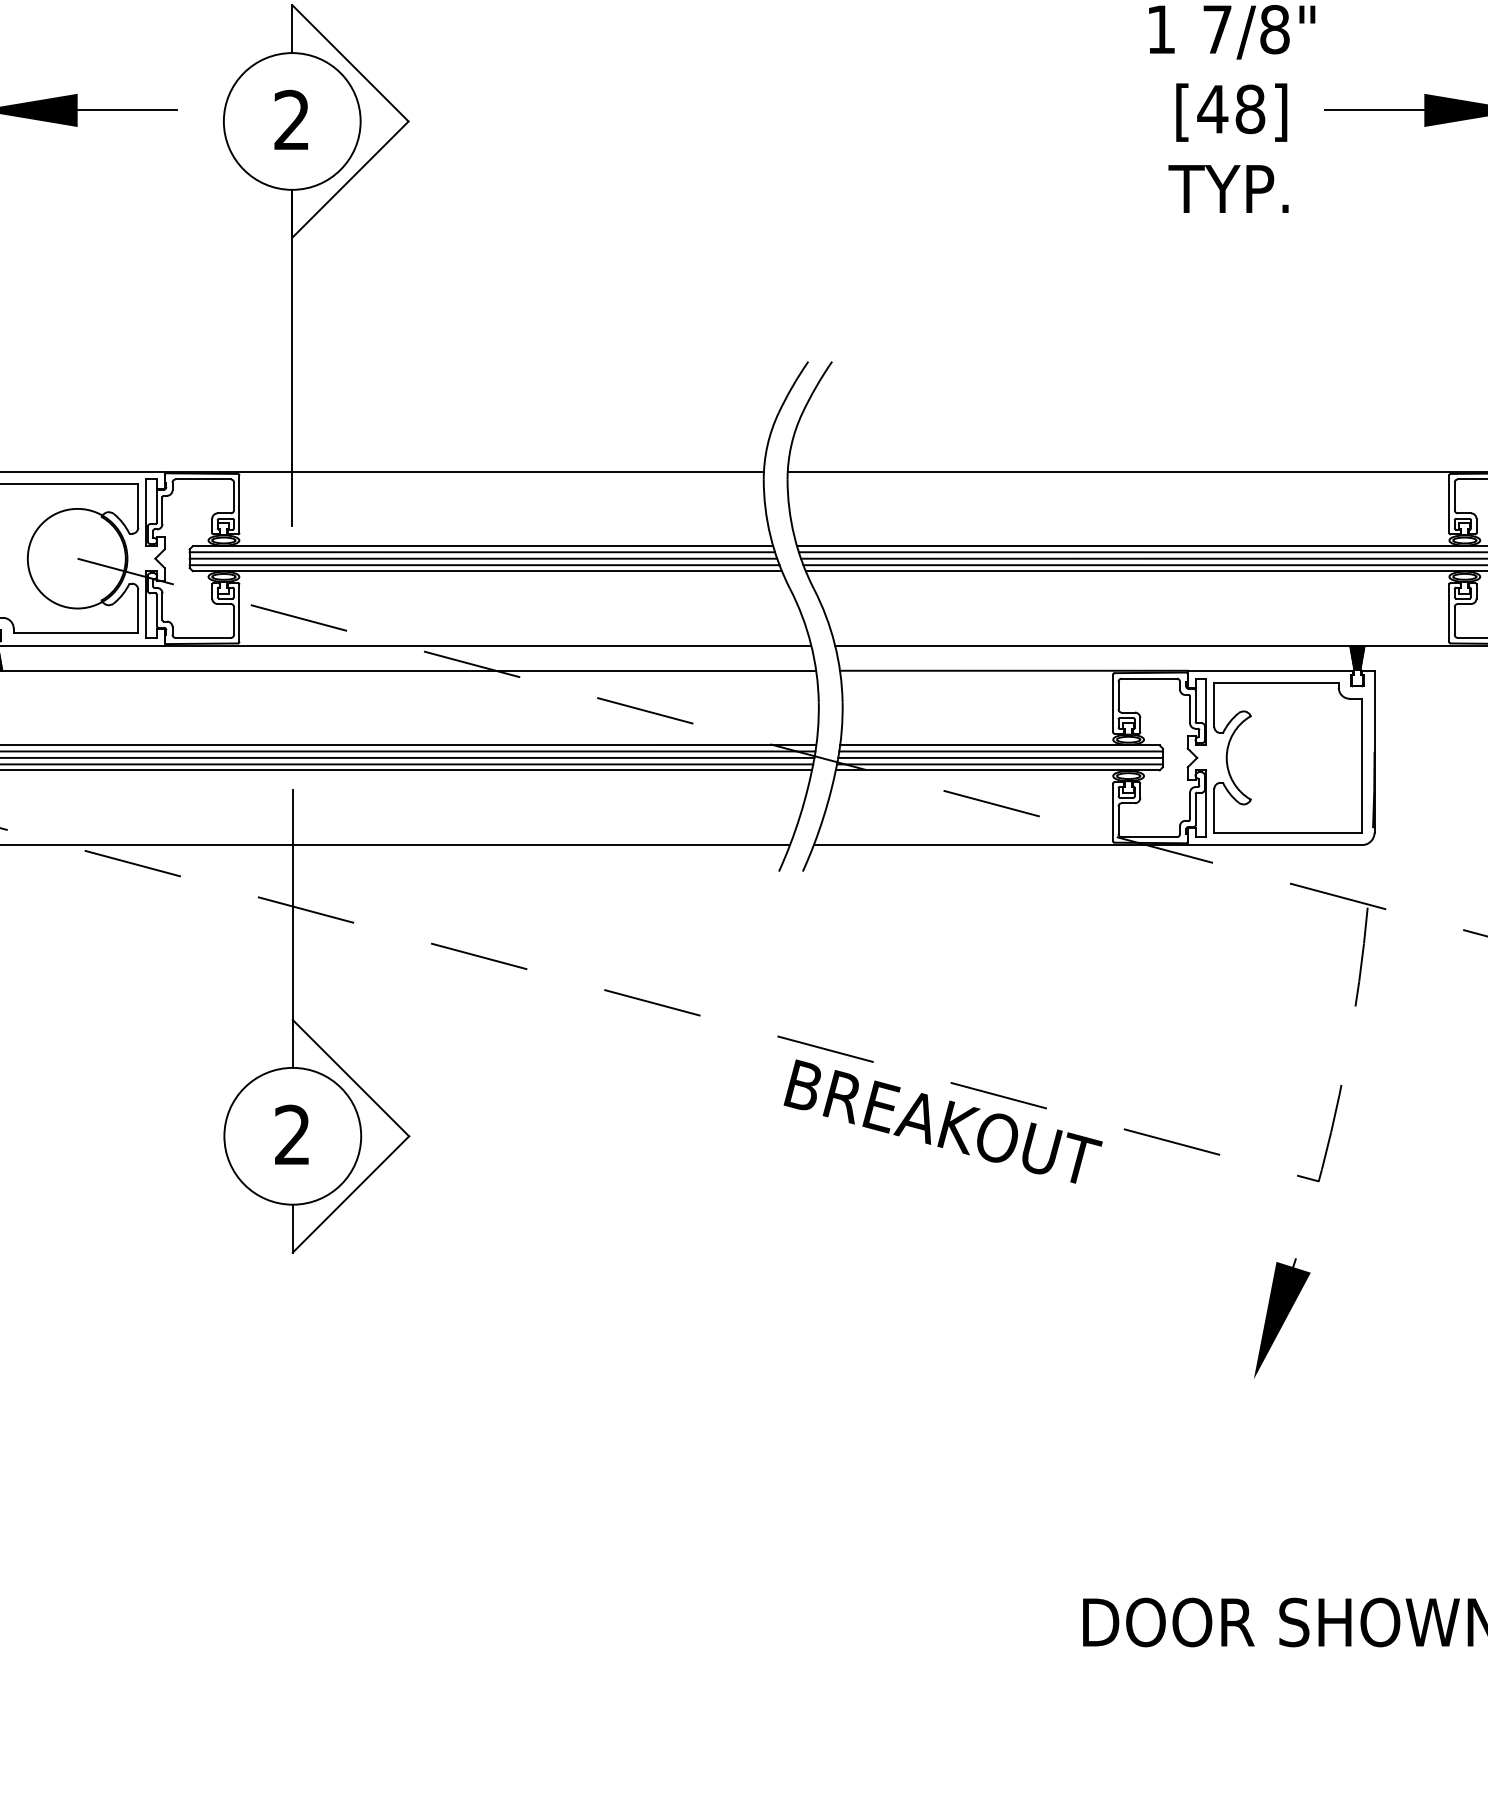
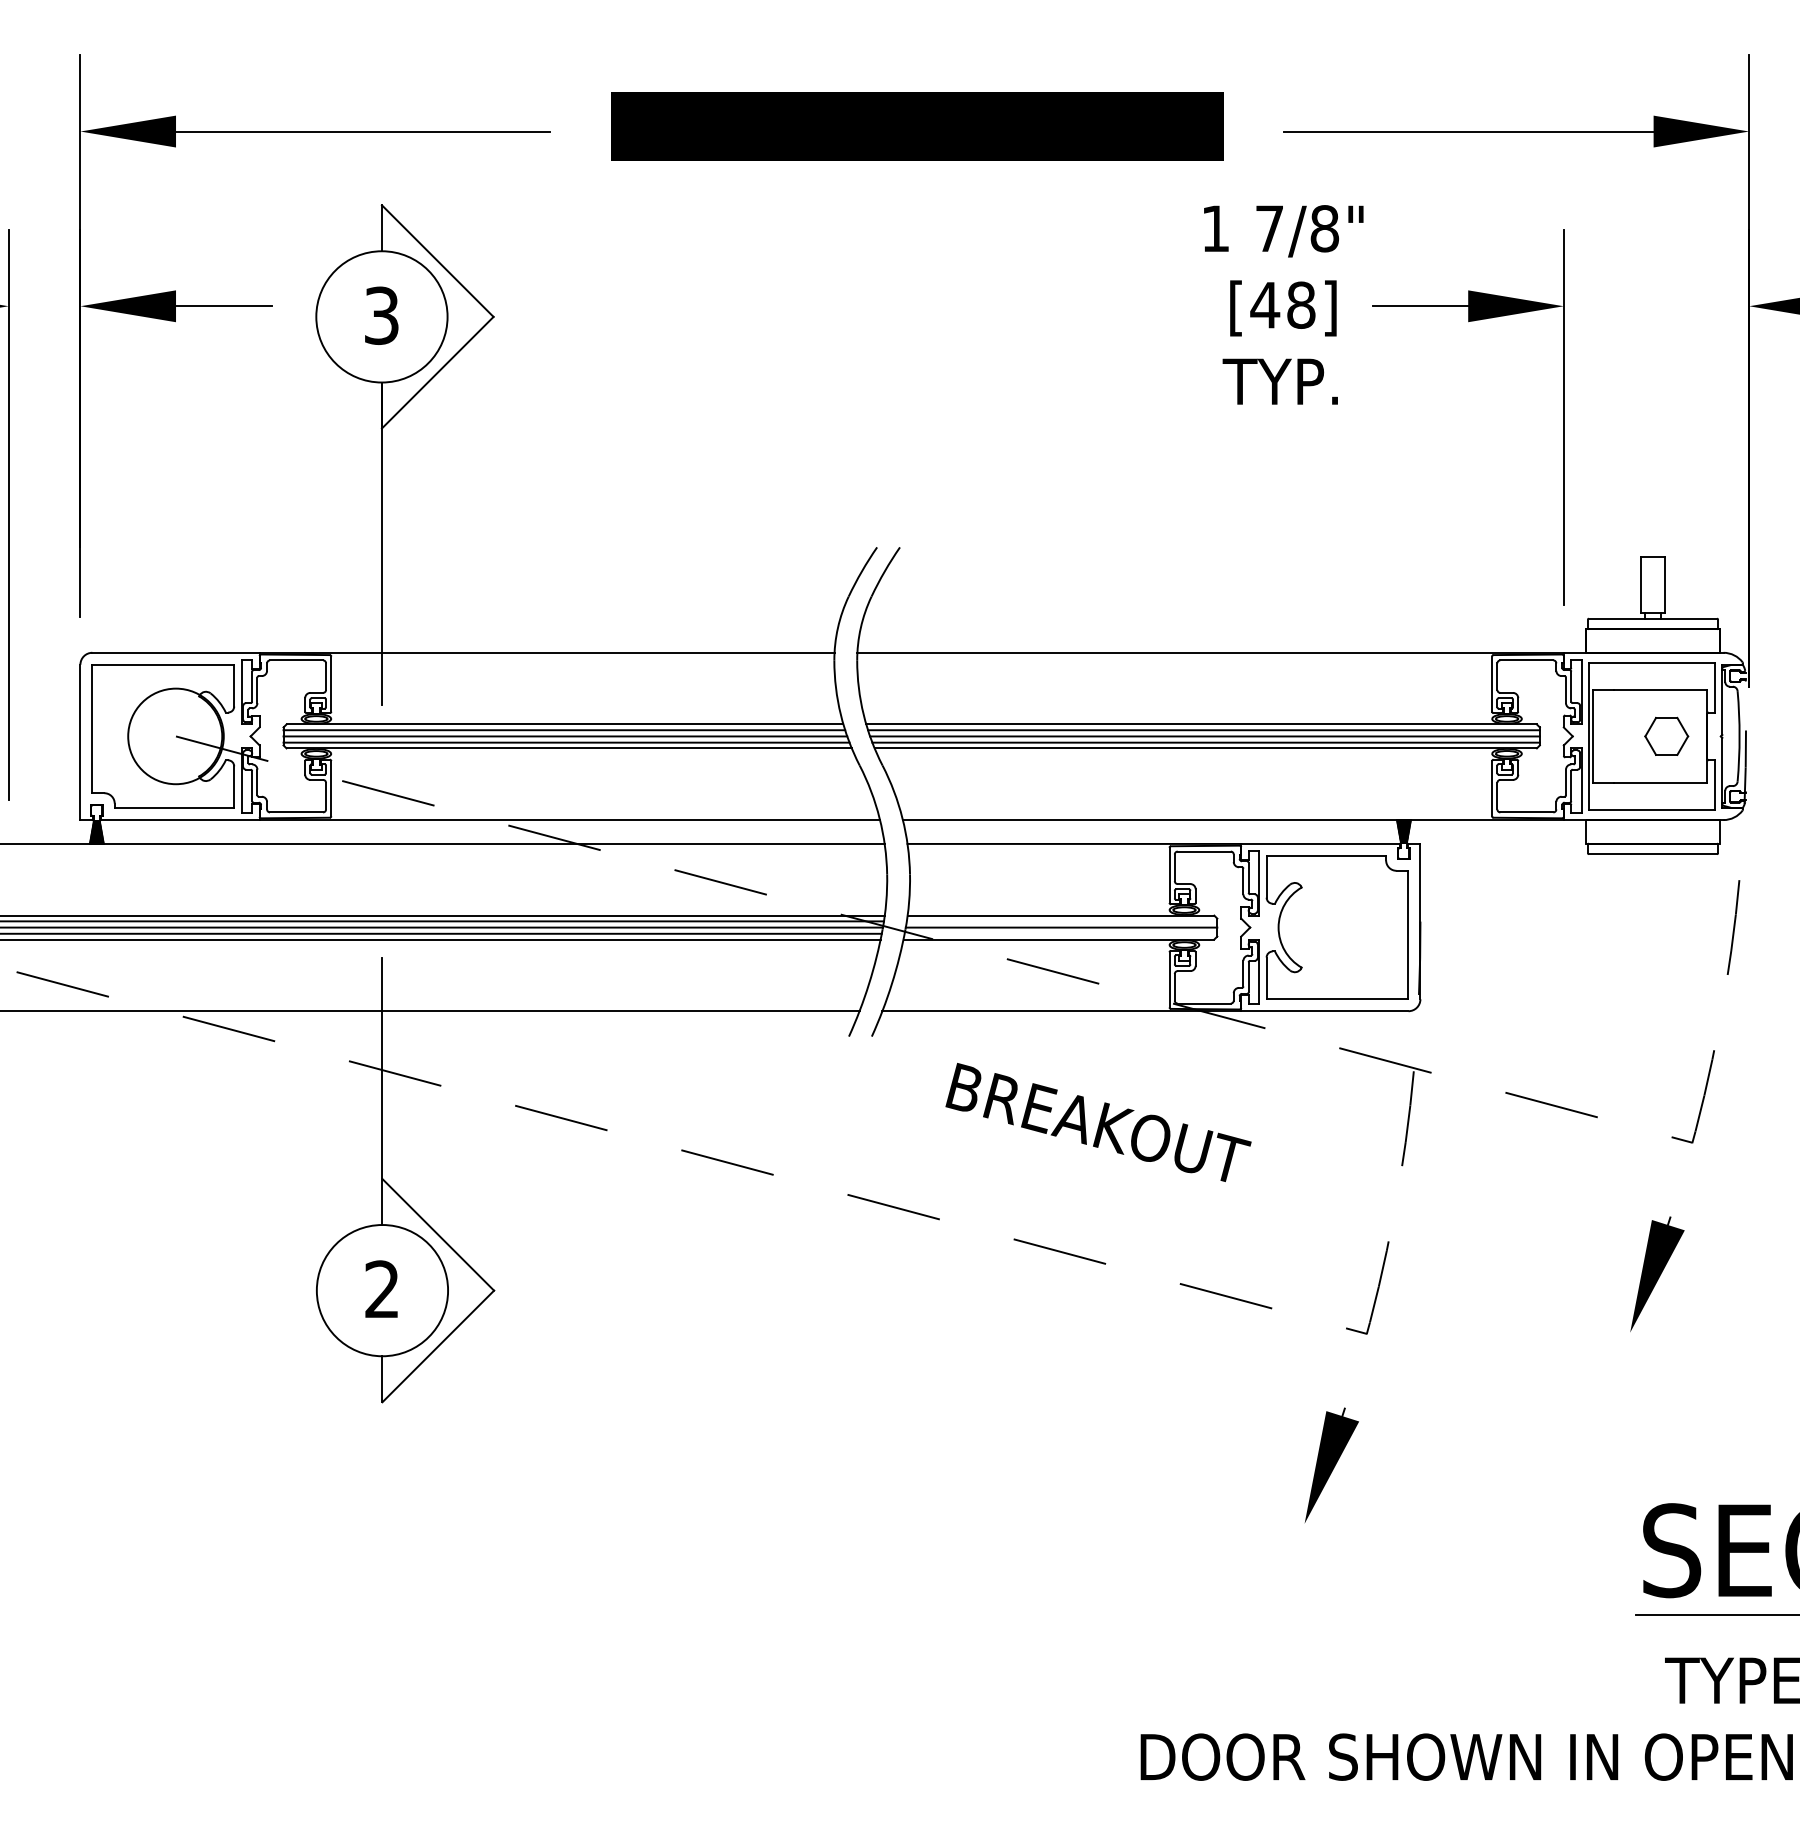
text: (291, 120) -> (381, 315), 2 -> 3
line: (1000, 751) -> (1061, 921), removed
line: (999, 764) -> (1060, 933), removed
text: (943, 1121) -> (1098, 1122), moved

